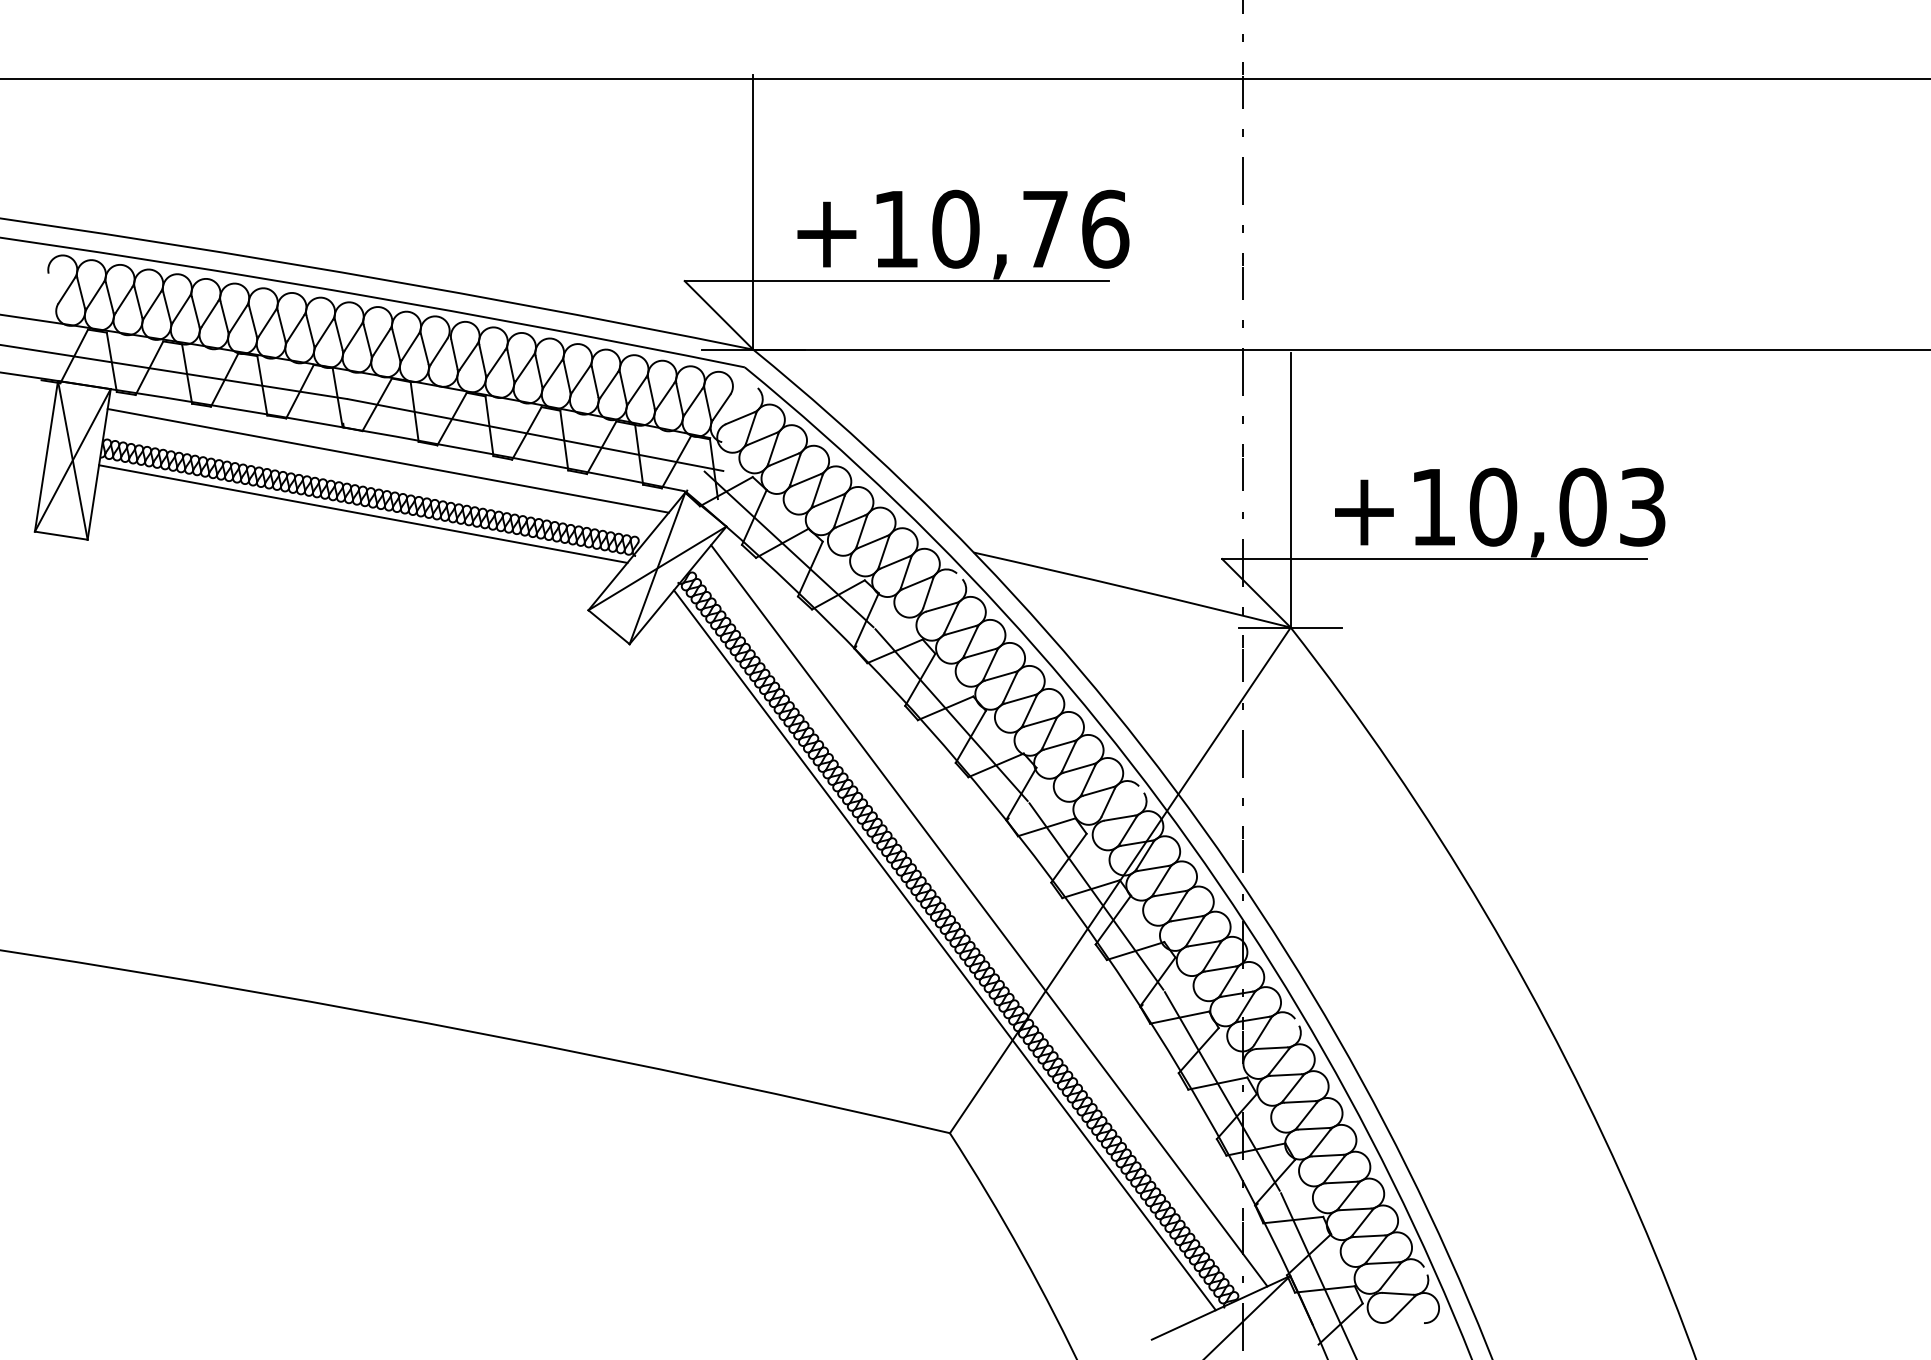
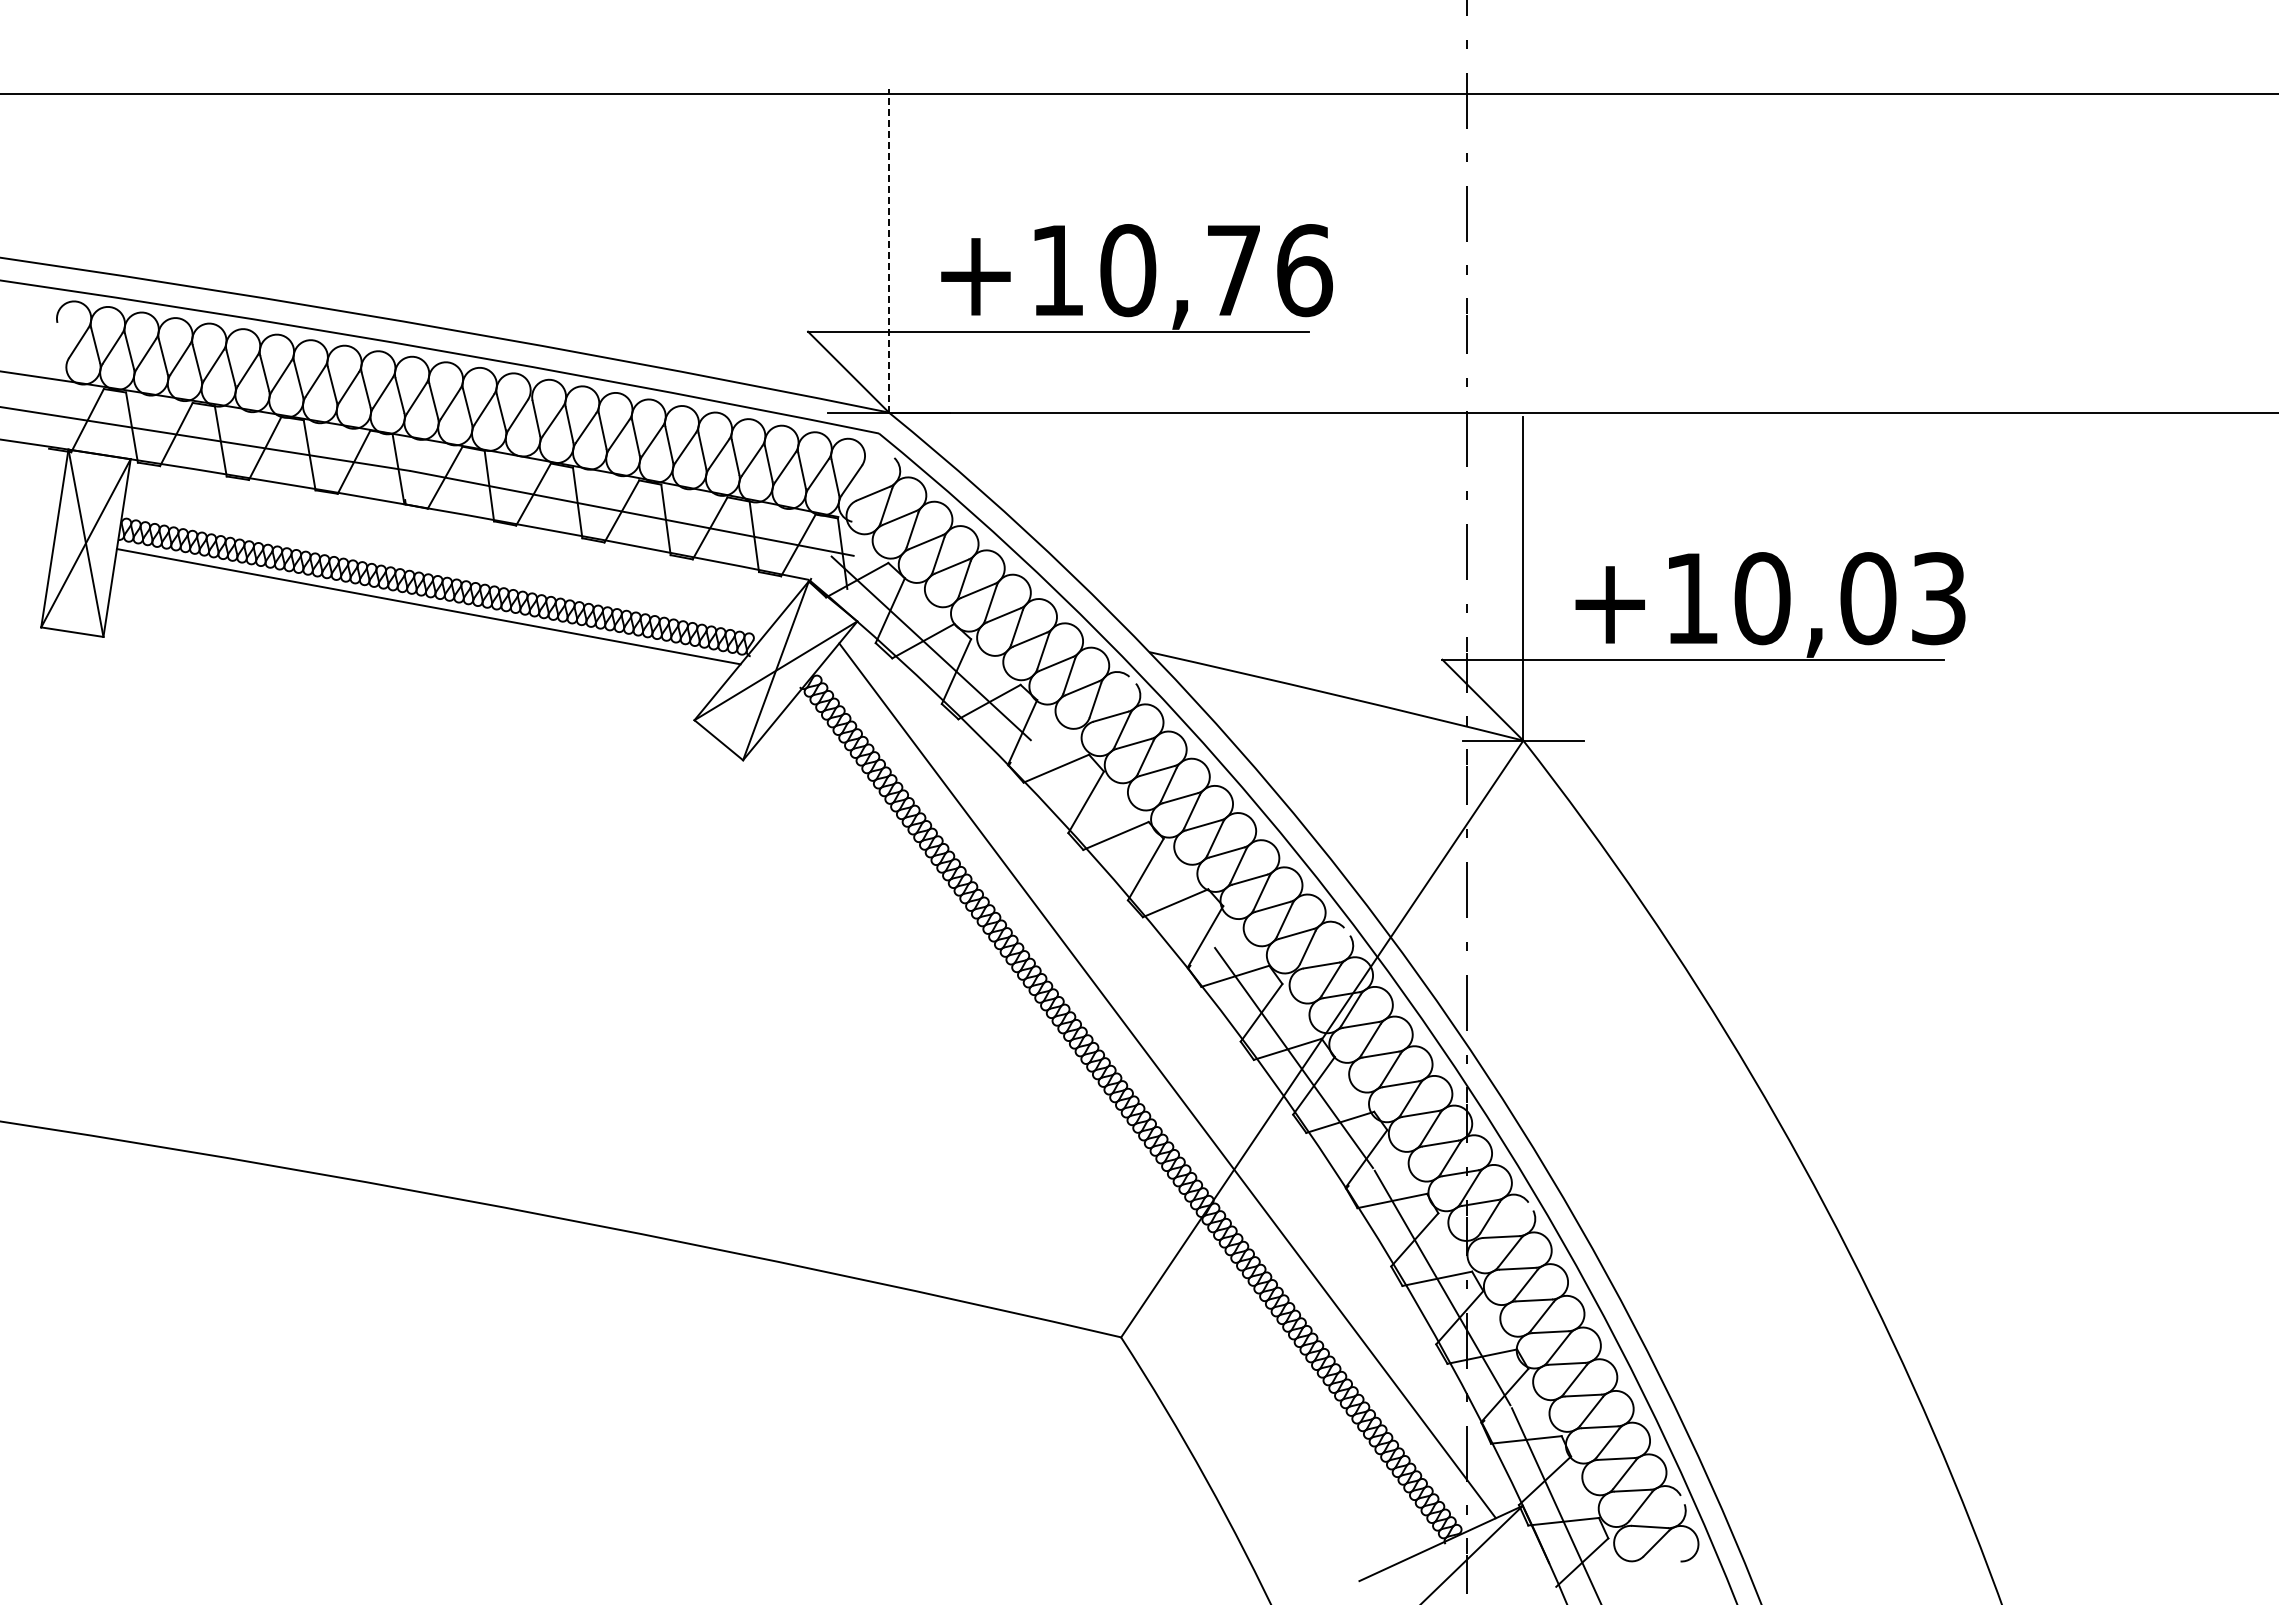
line: (753, 212) -> (889, 250), solid -> dashed
line: (388, 460) -> (458, 543), removed
line: (951, 714) -> (1122, 843), removed
line: (944, 950) -> (1114, 1121), removed

